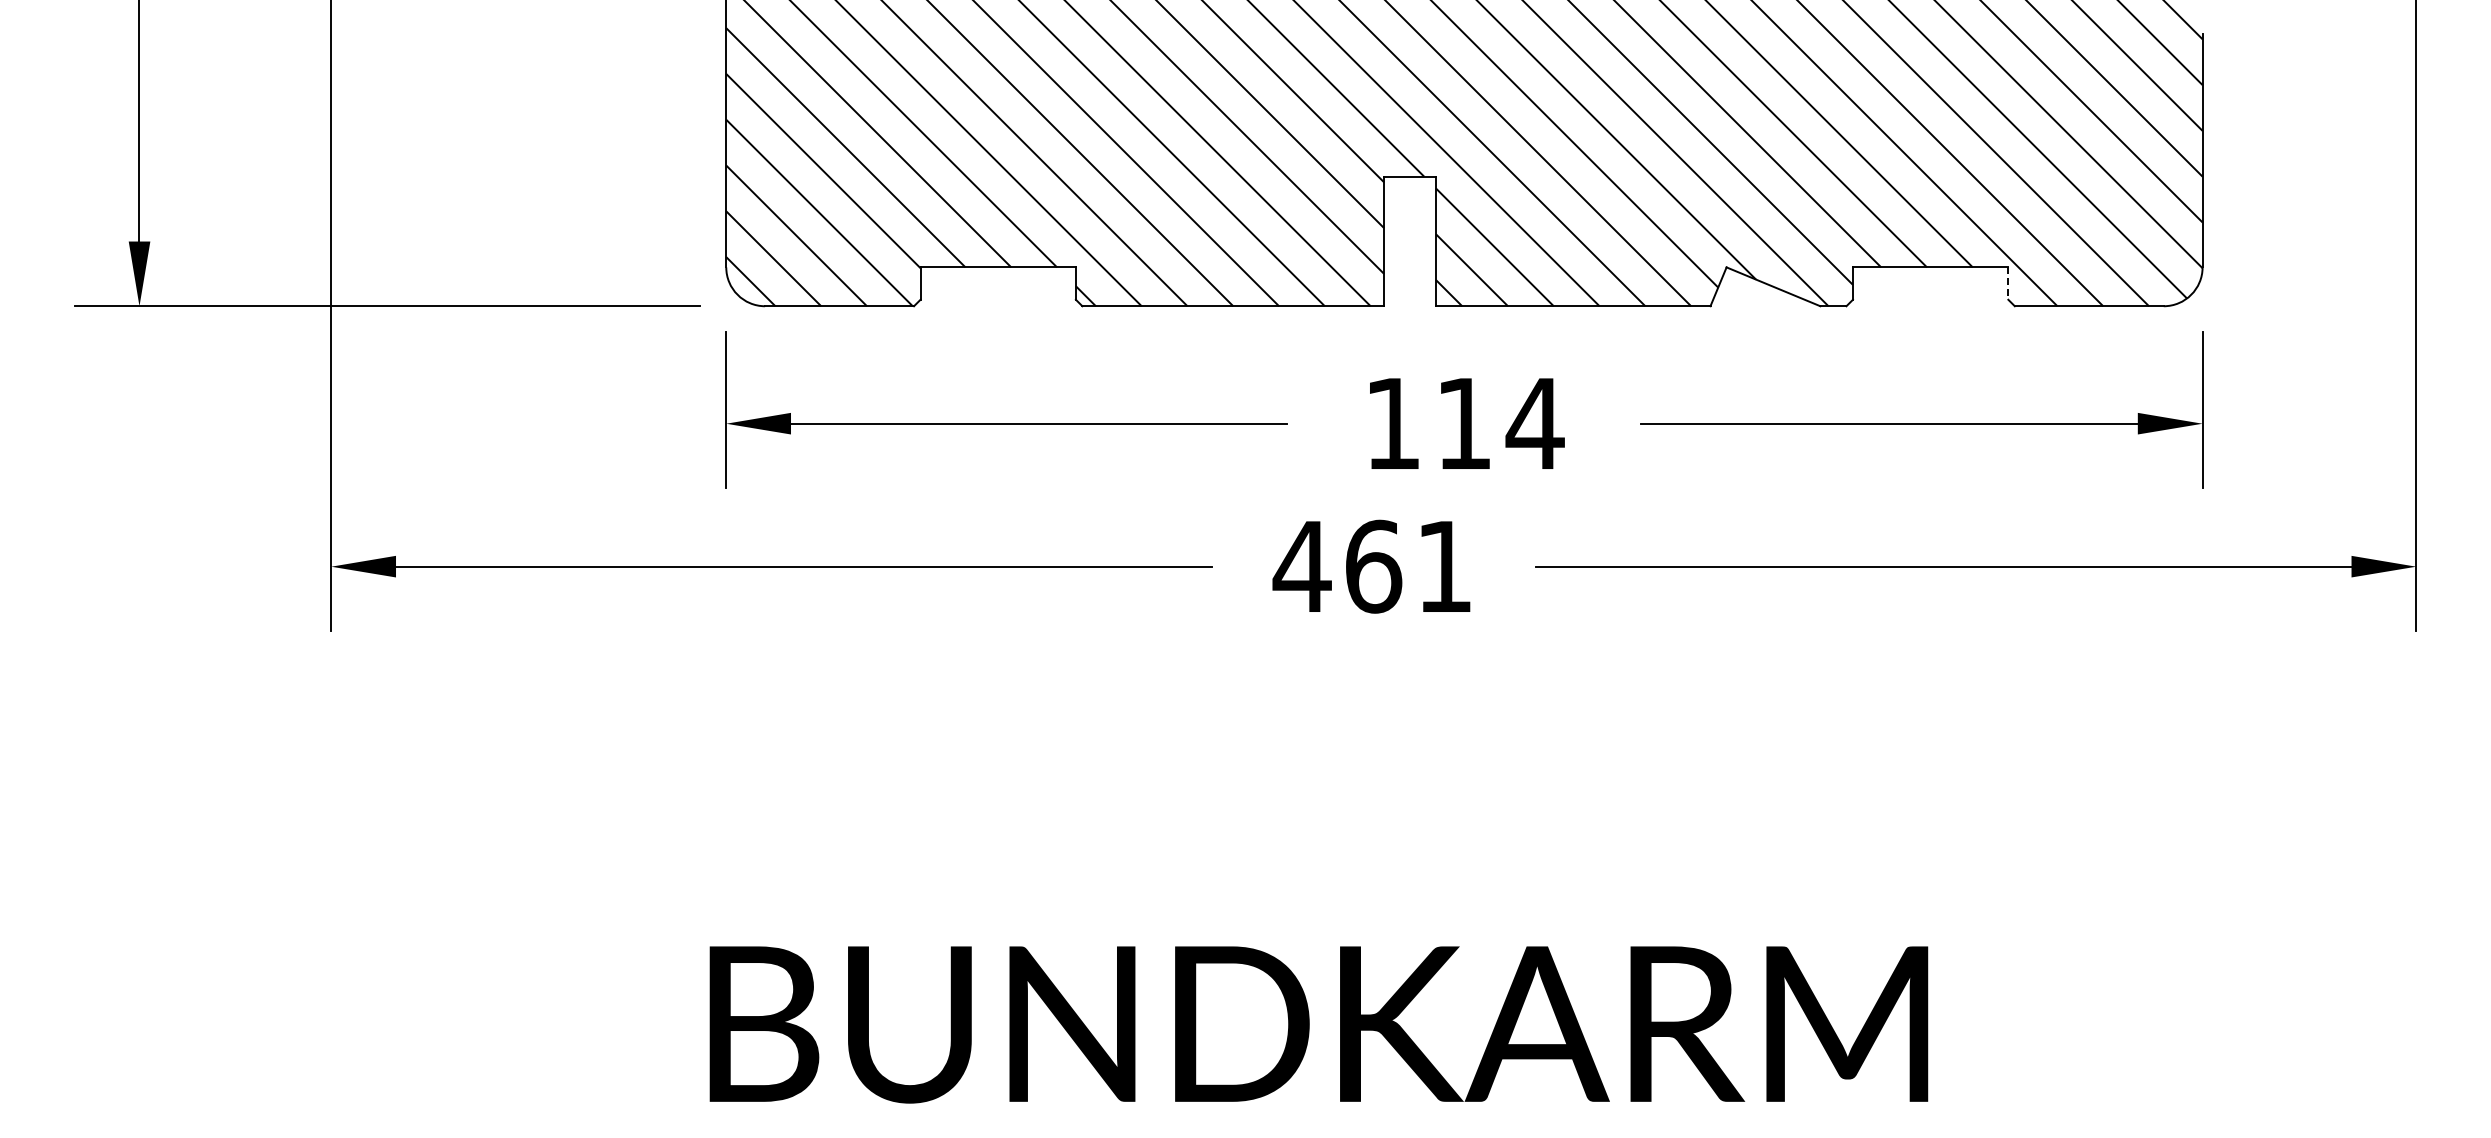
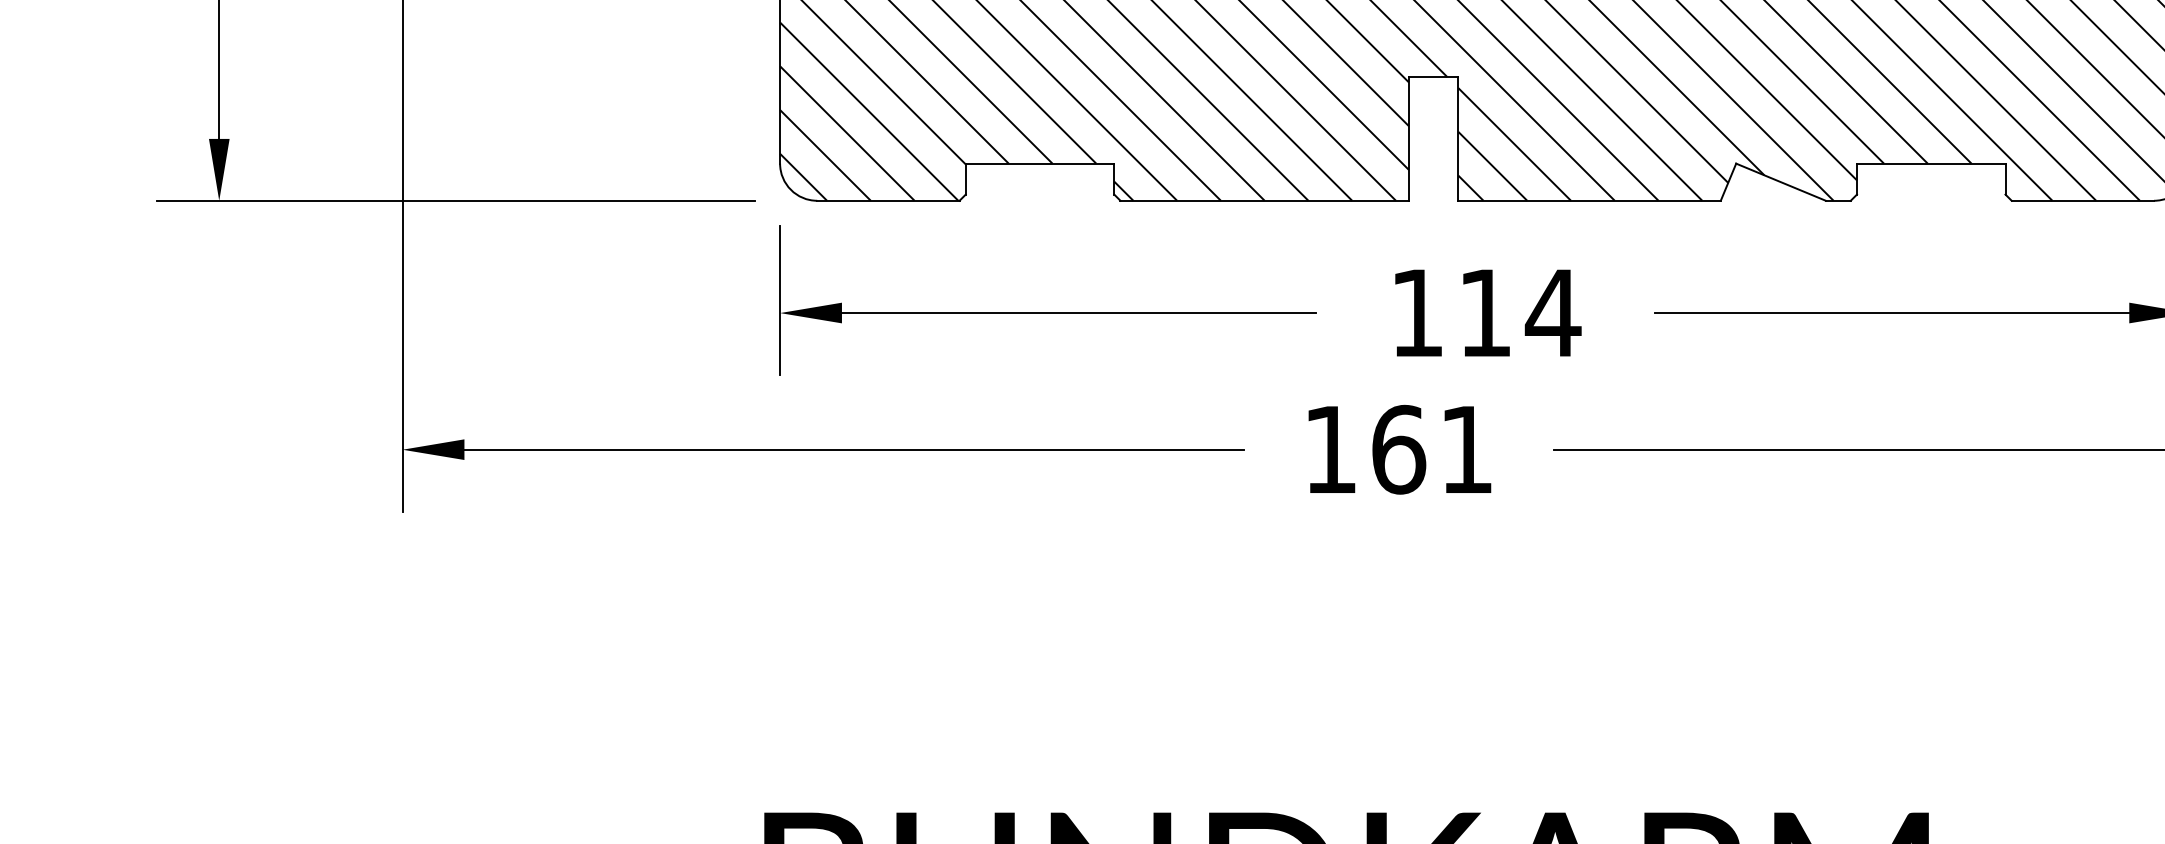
line: (2008, 284) -> (2005, 180), dashed -> solid
text: (1301, 566) -> (1329, 449), 461 -> 161

